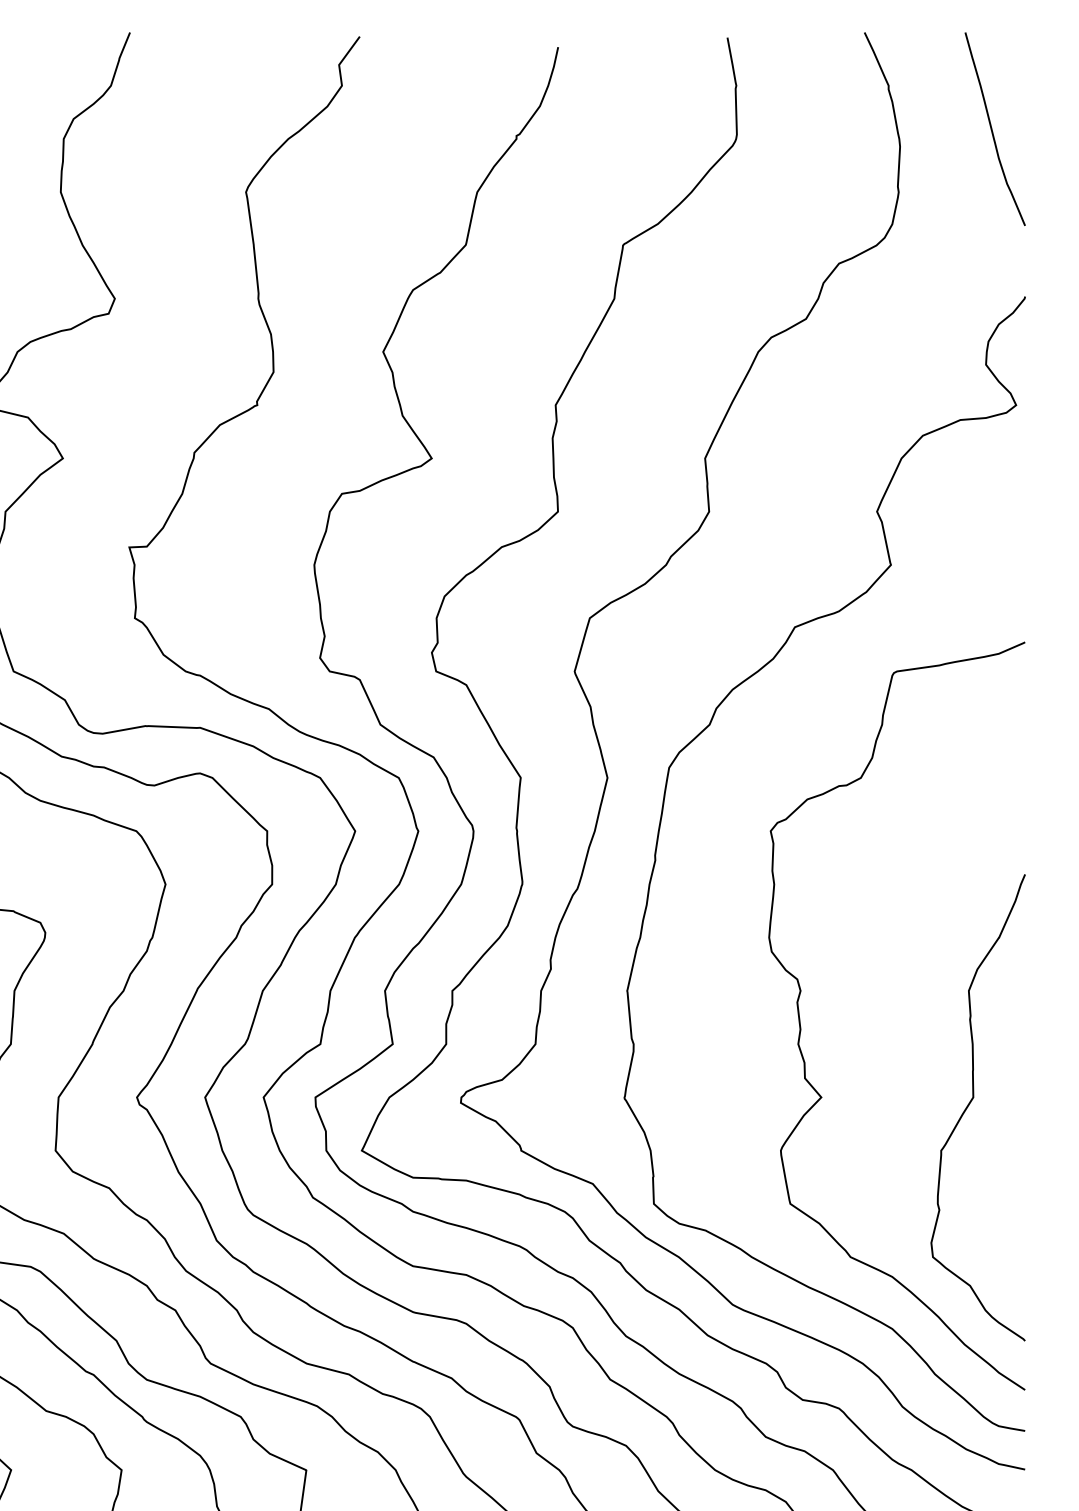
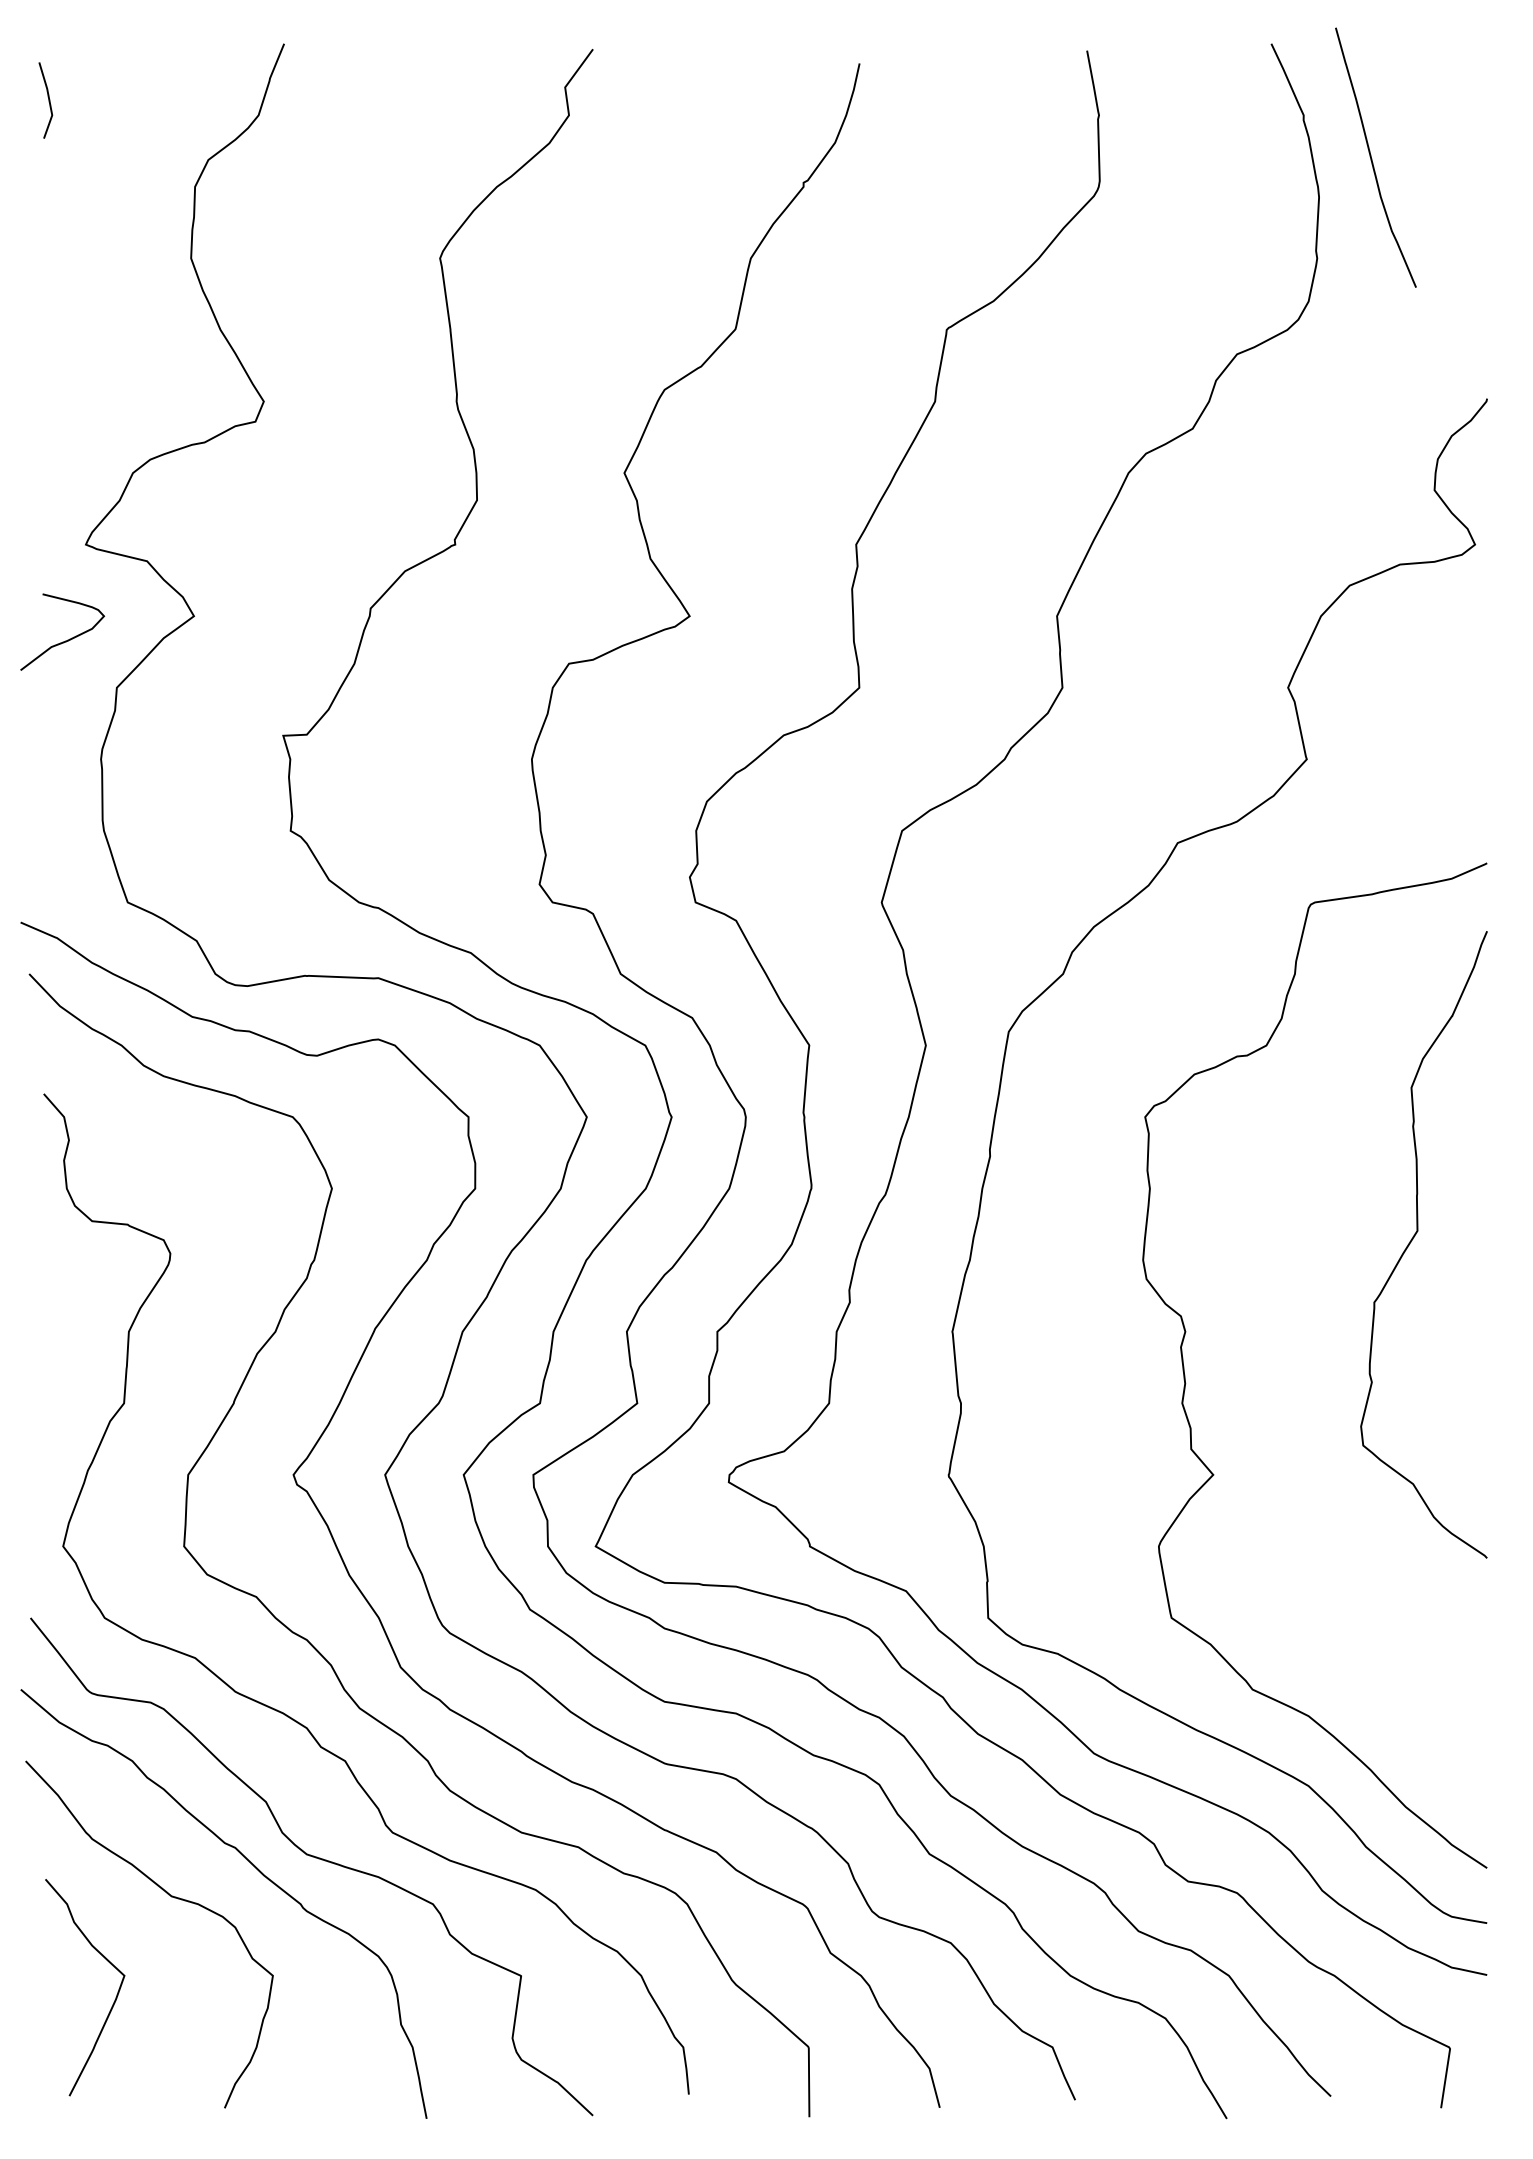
curve: (992, 129) -> (1372, 158), moved
curve: (970, 1103) -> (1413, 1239), moved

